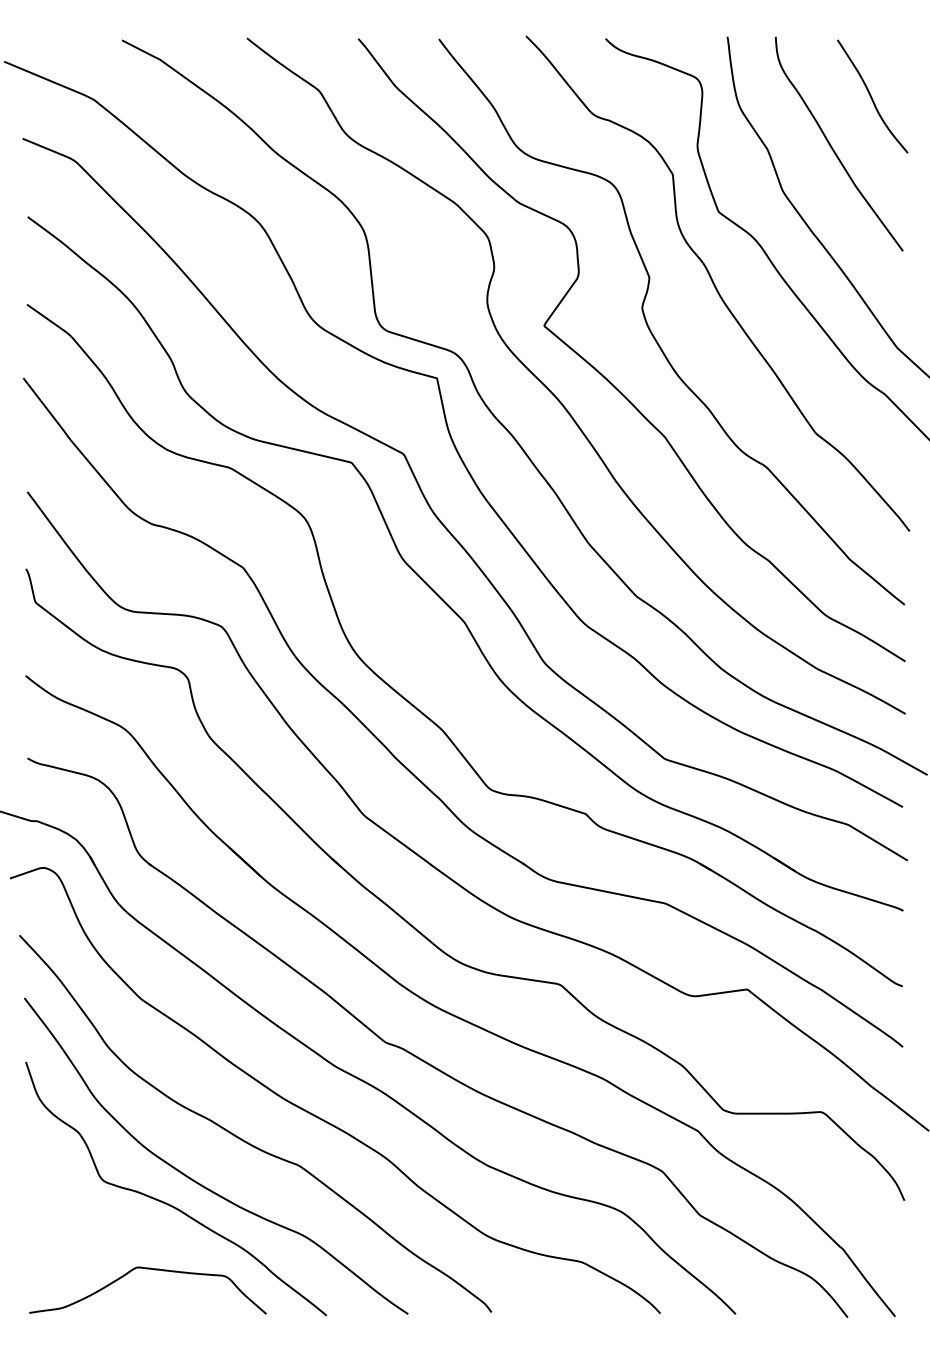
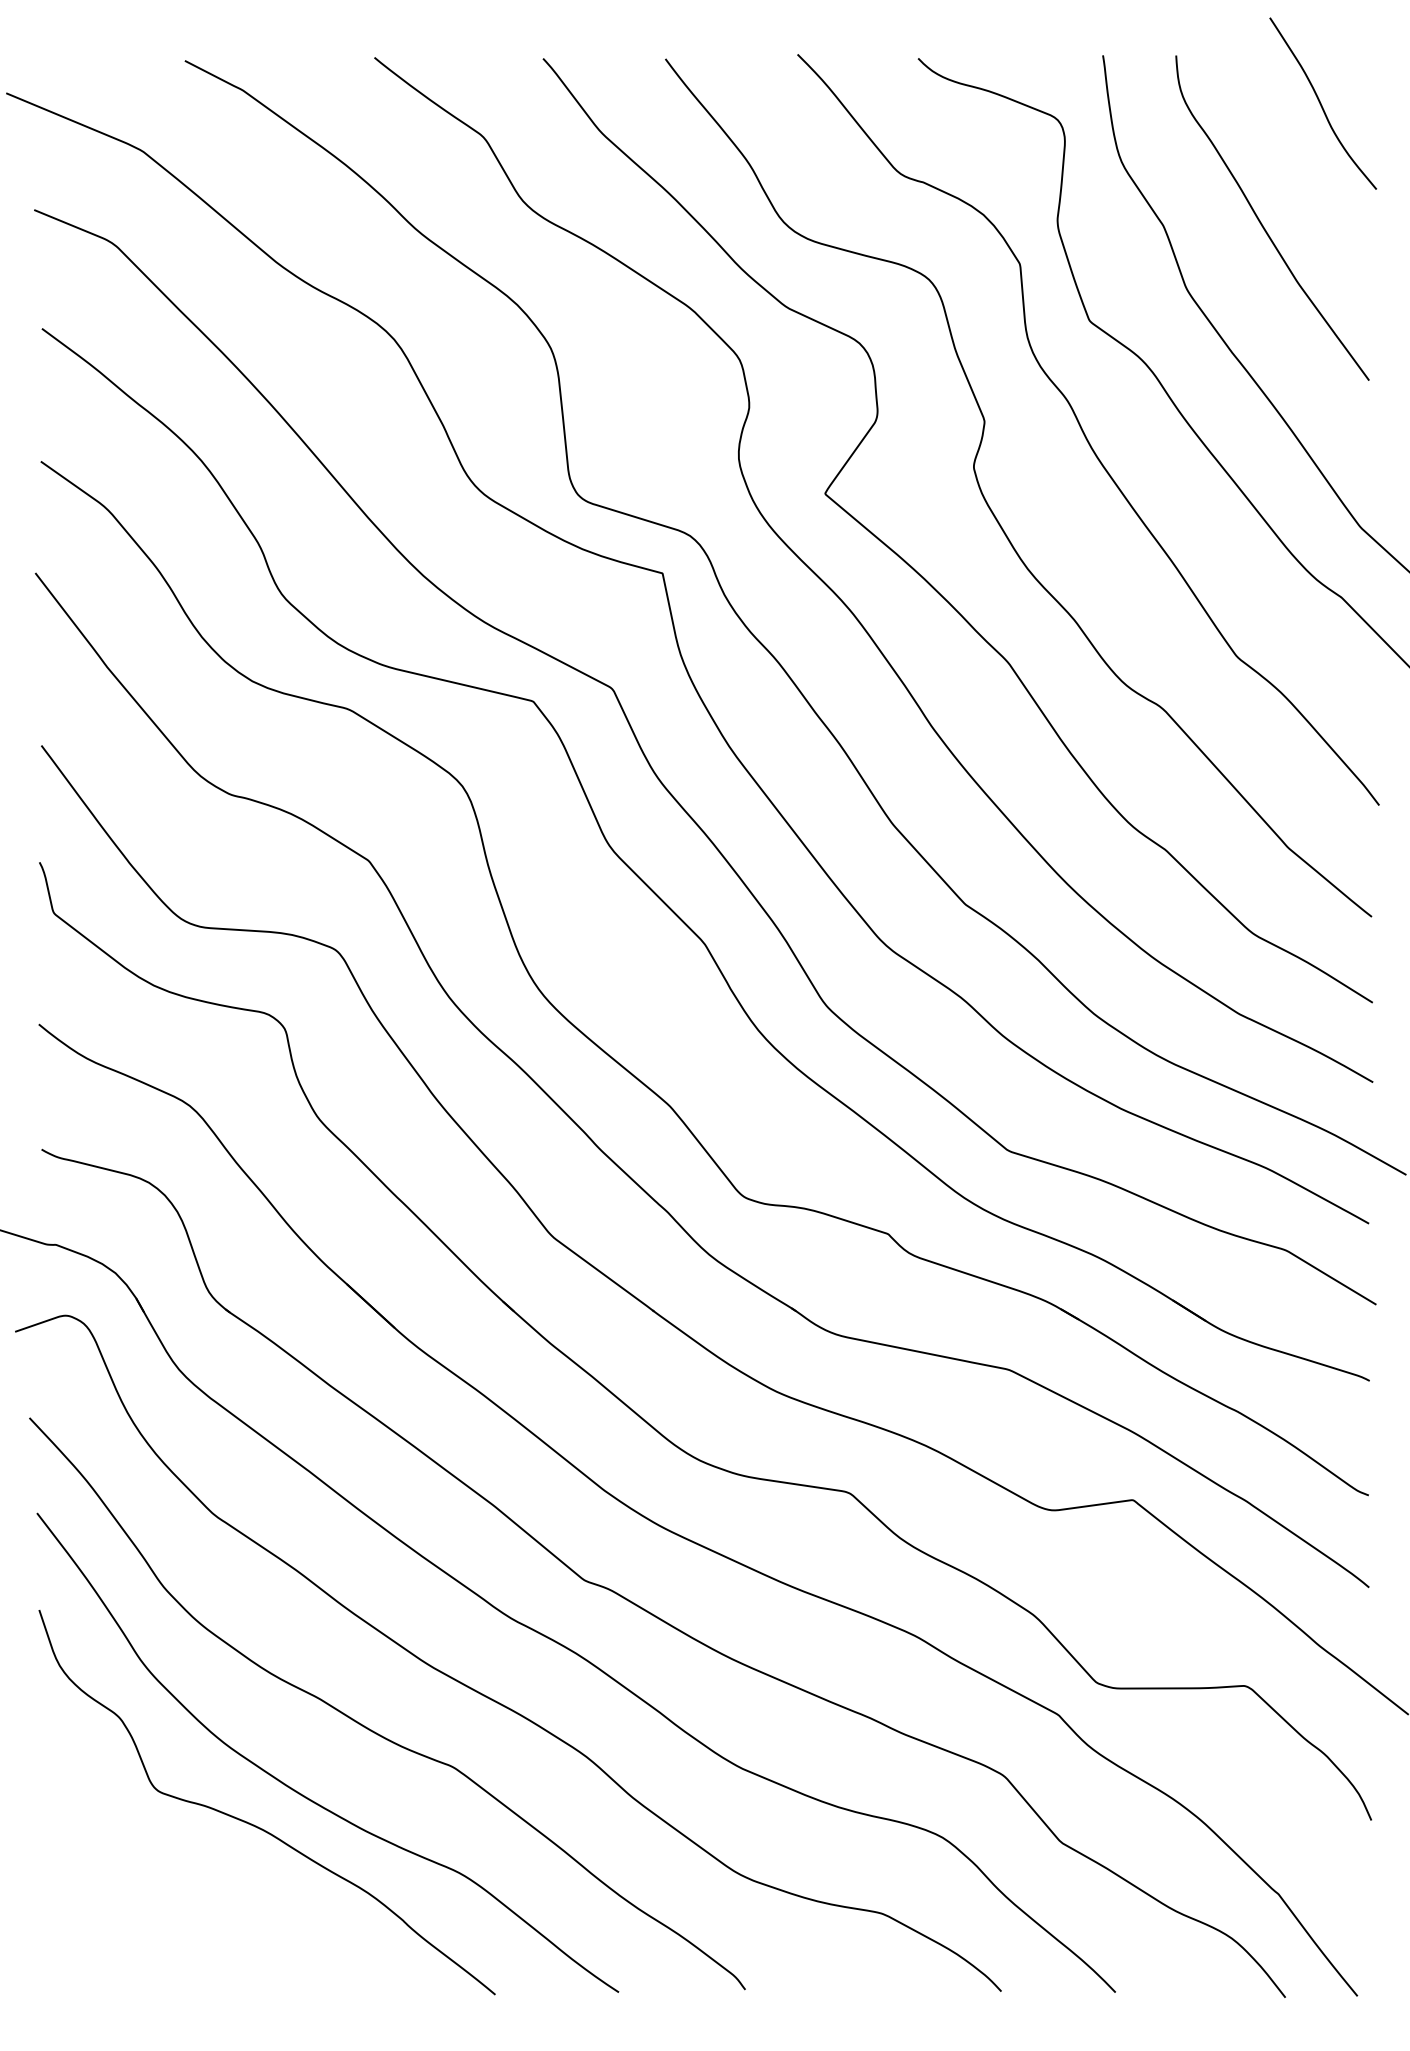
curve: (871, 96) -> (1321, 103), moved
curve: (147, 1269) -> (223, 1924), removed

